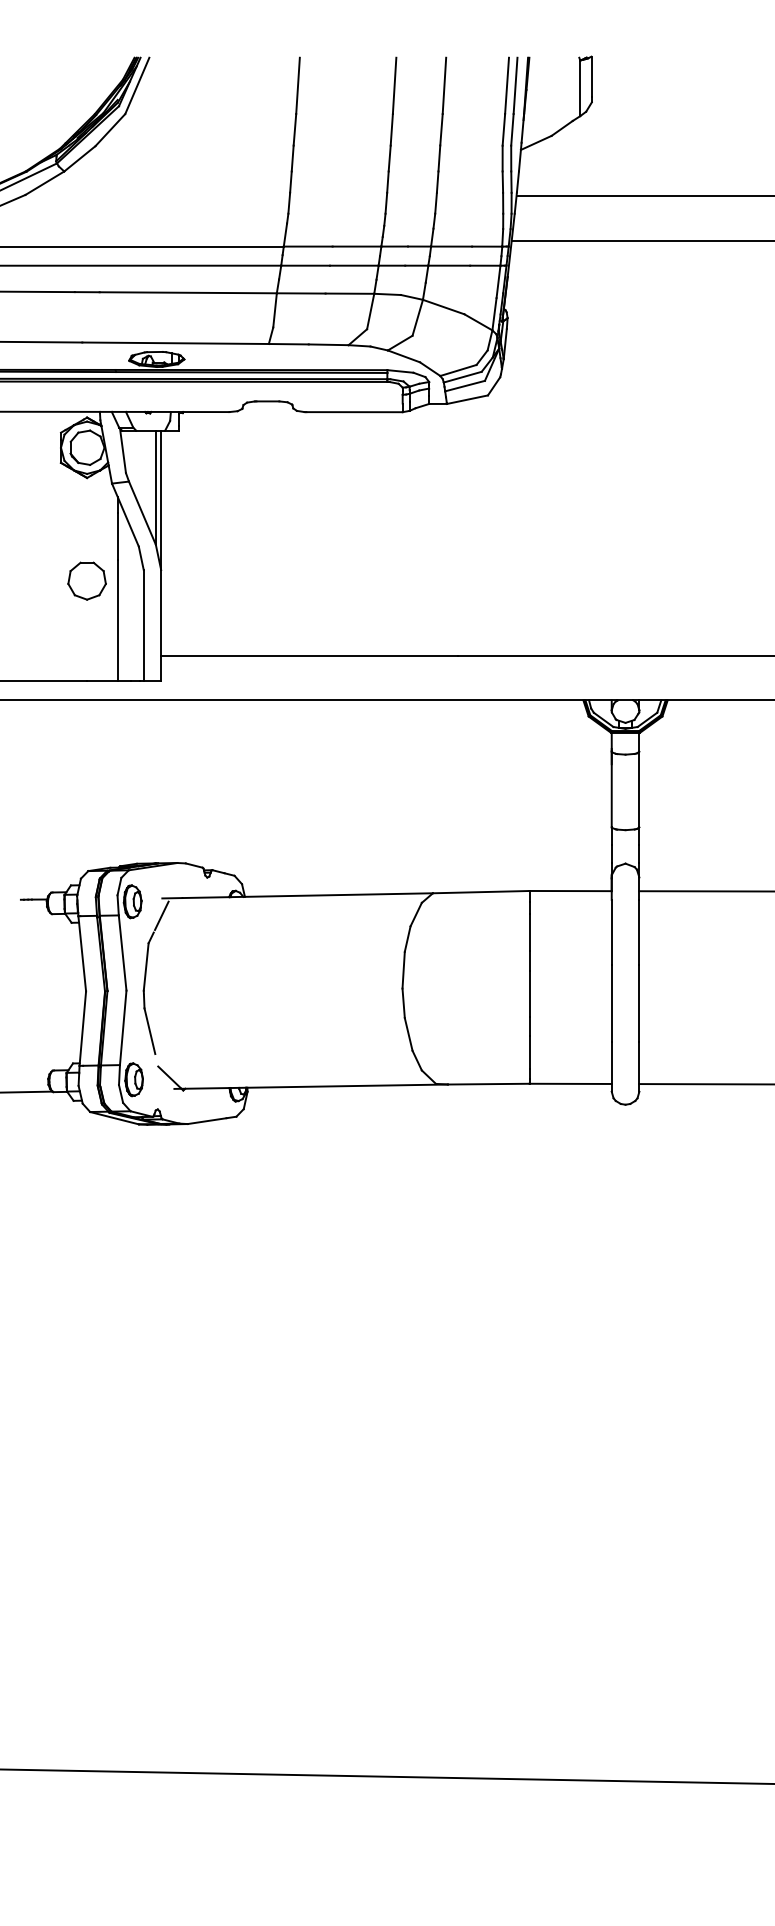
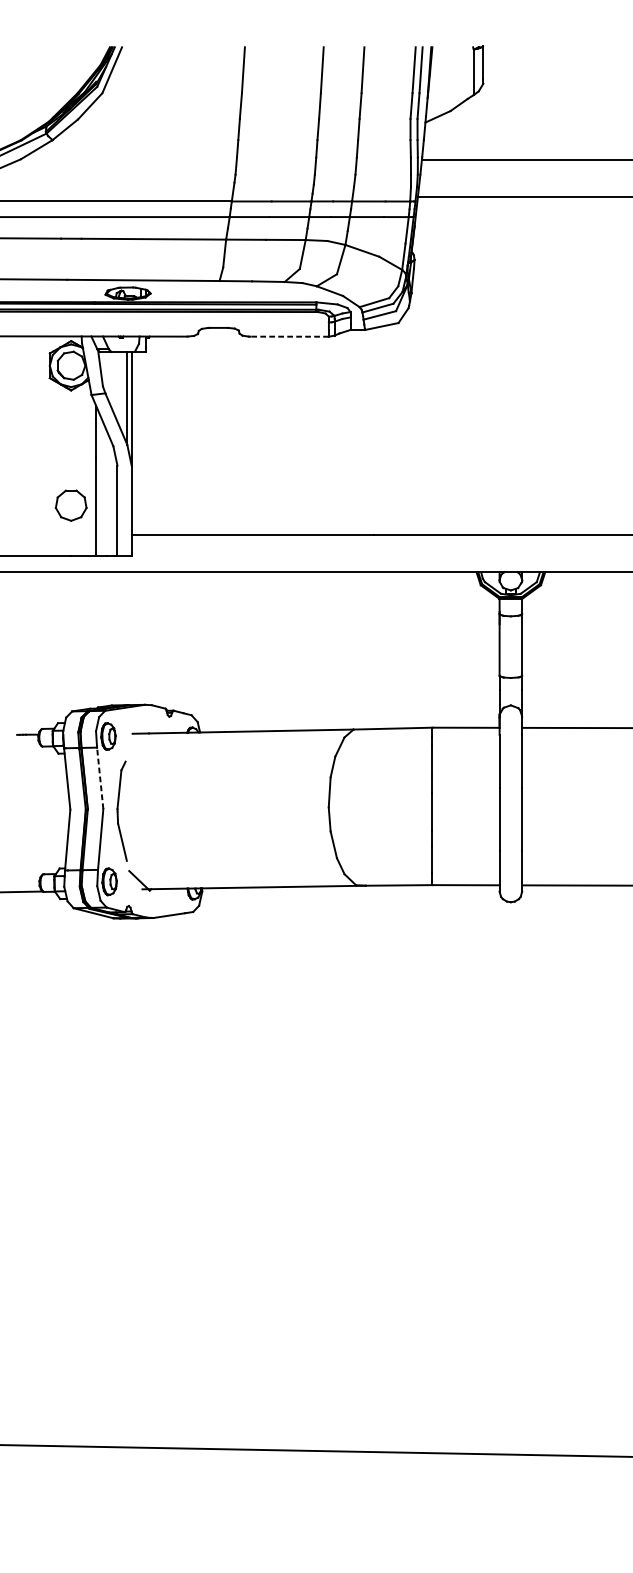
line: (354, 412) -> (289, 336), solid -> dashed
part: (86, 580) -> (70, 505), moved
line: (161, 915) -> (131, 747), removed
line: (122, 953) -> (100, 778), solid -> dashed

